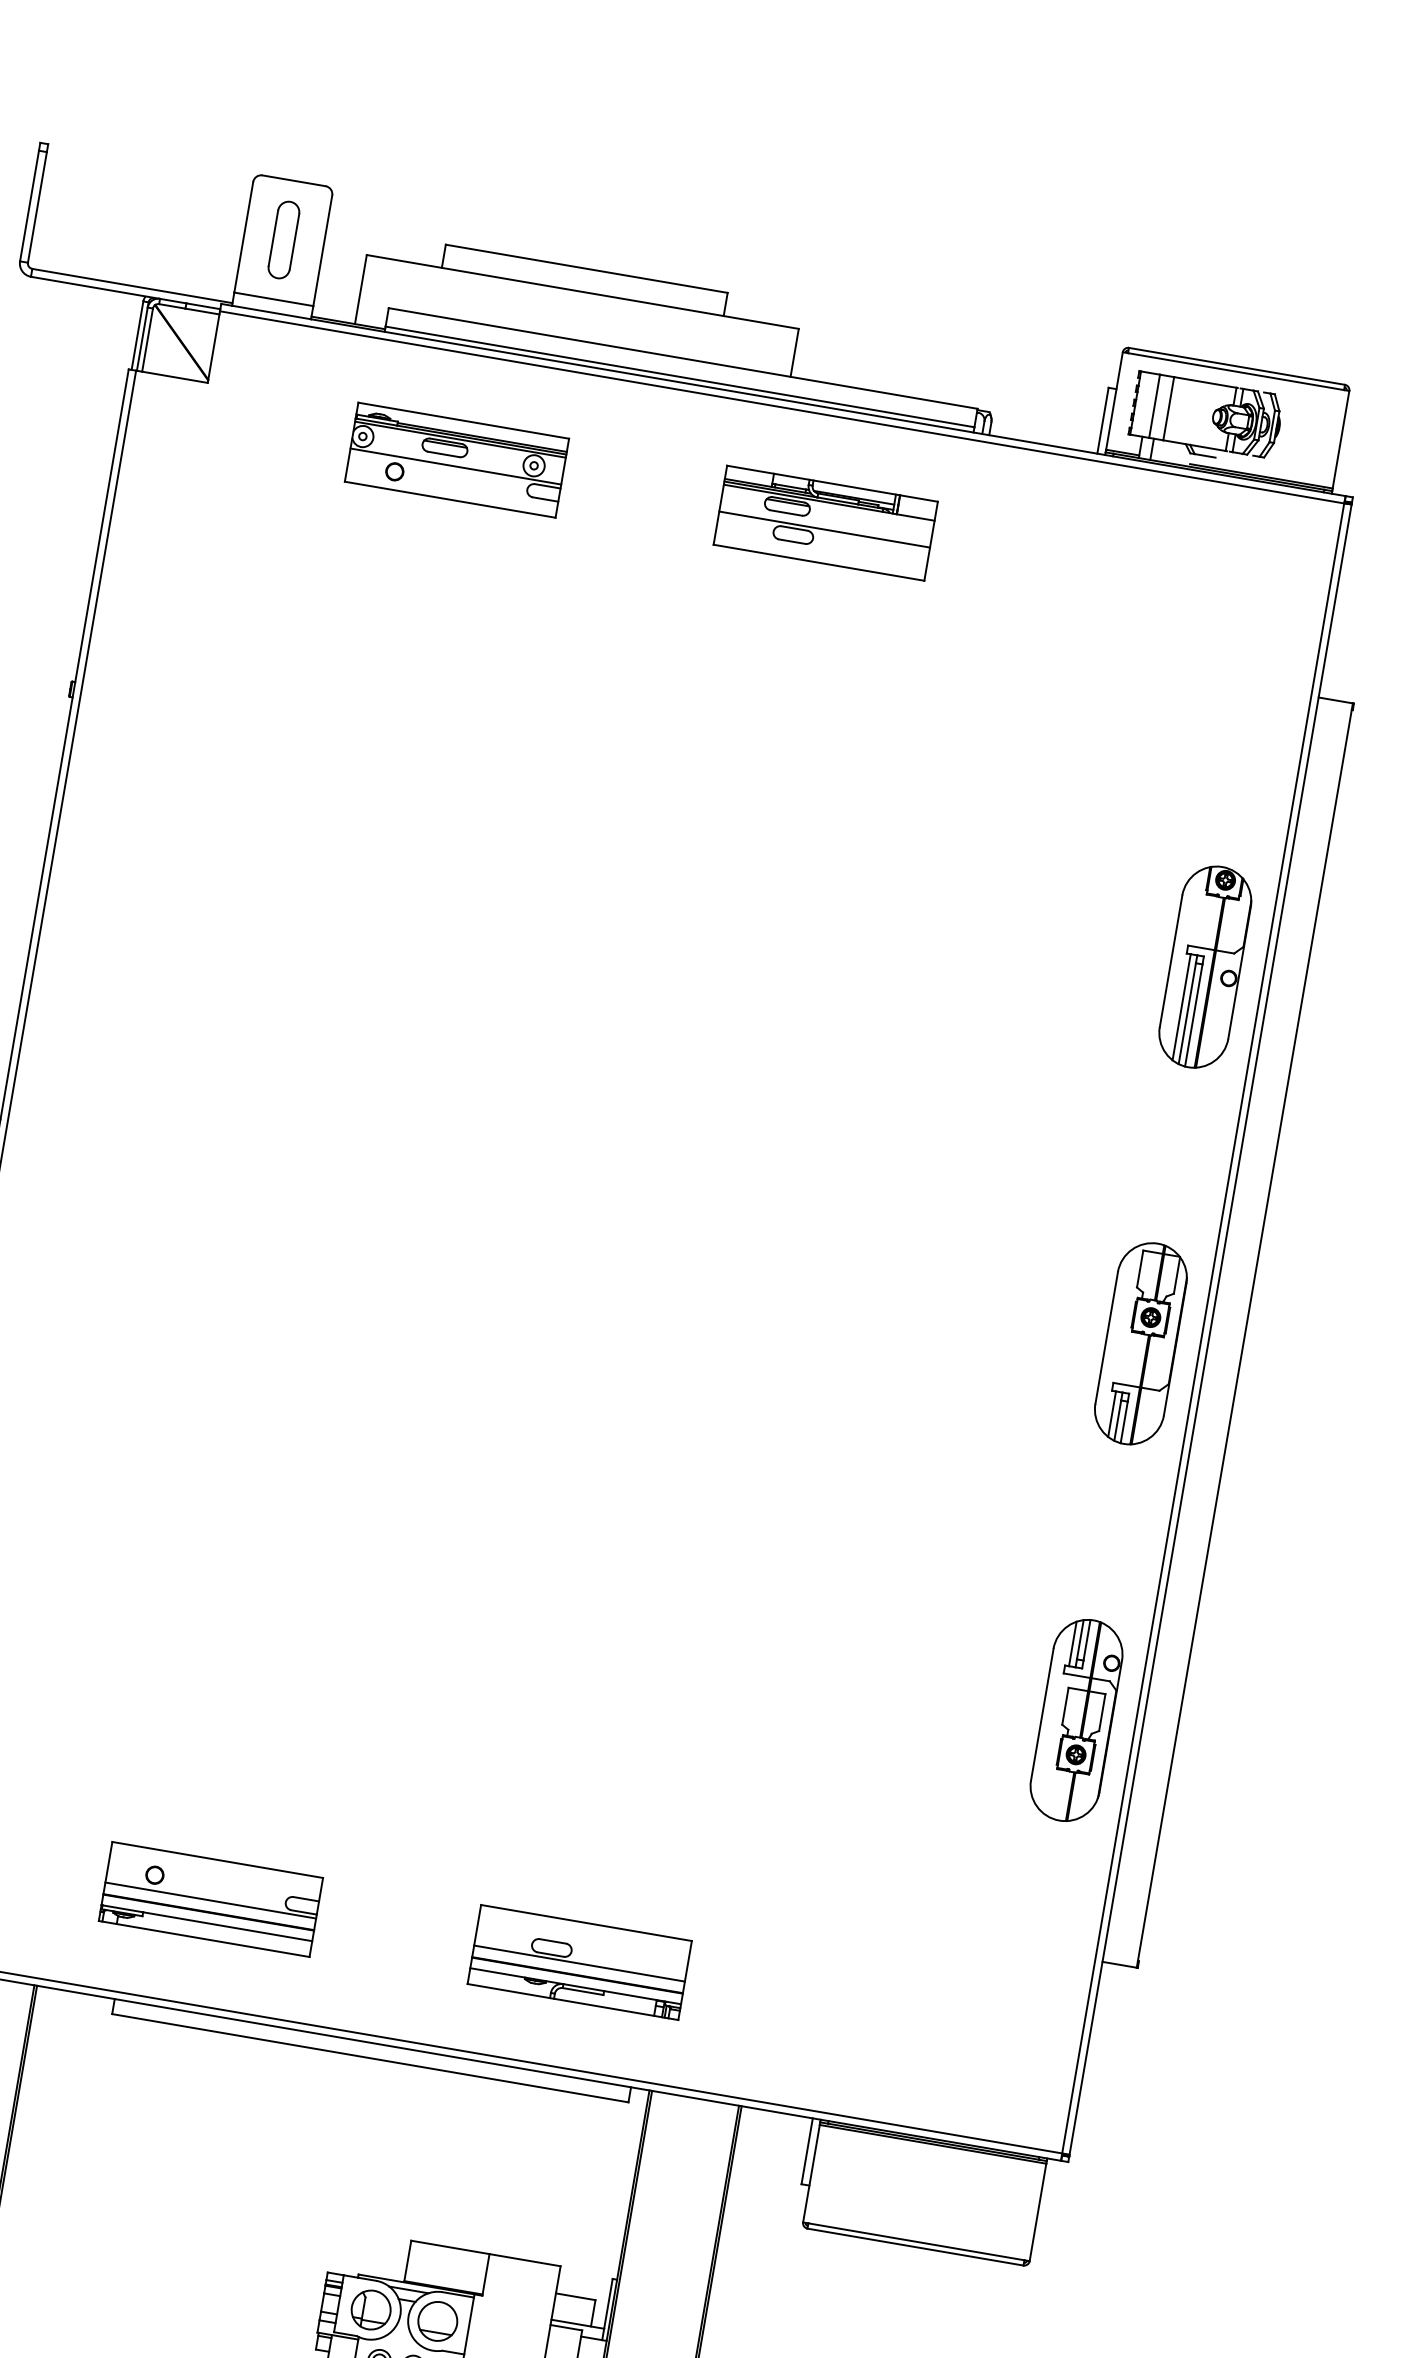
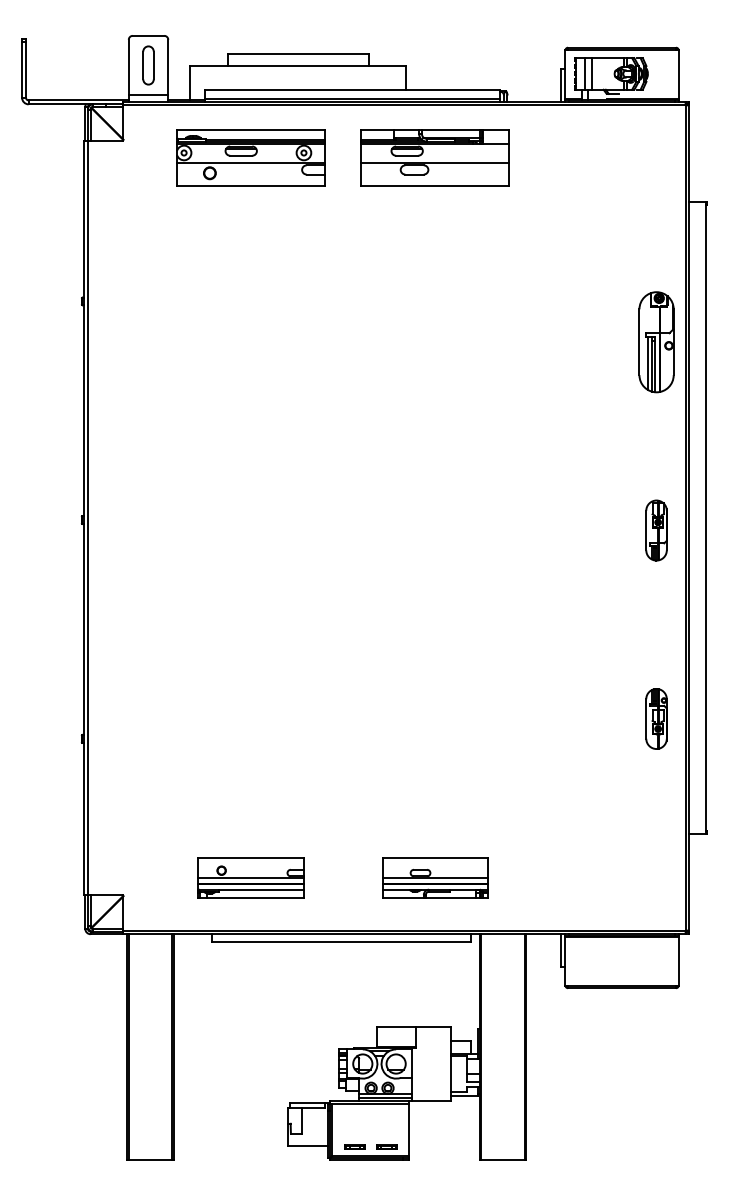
part: (456, 458) -> (250, 157), size x1.4
part: (826, 522) -> (435, 157), size x1.4
part: (1140, 1343) -> (656, 530), size x0.6
part: (1076, 1719) -> (656, 718), size x0.6

